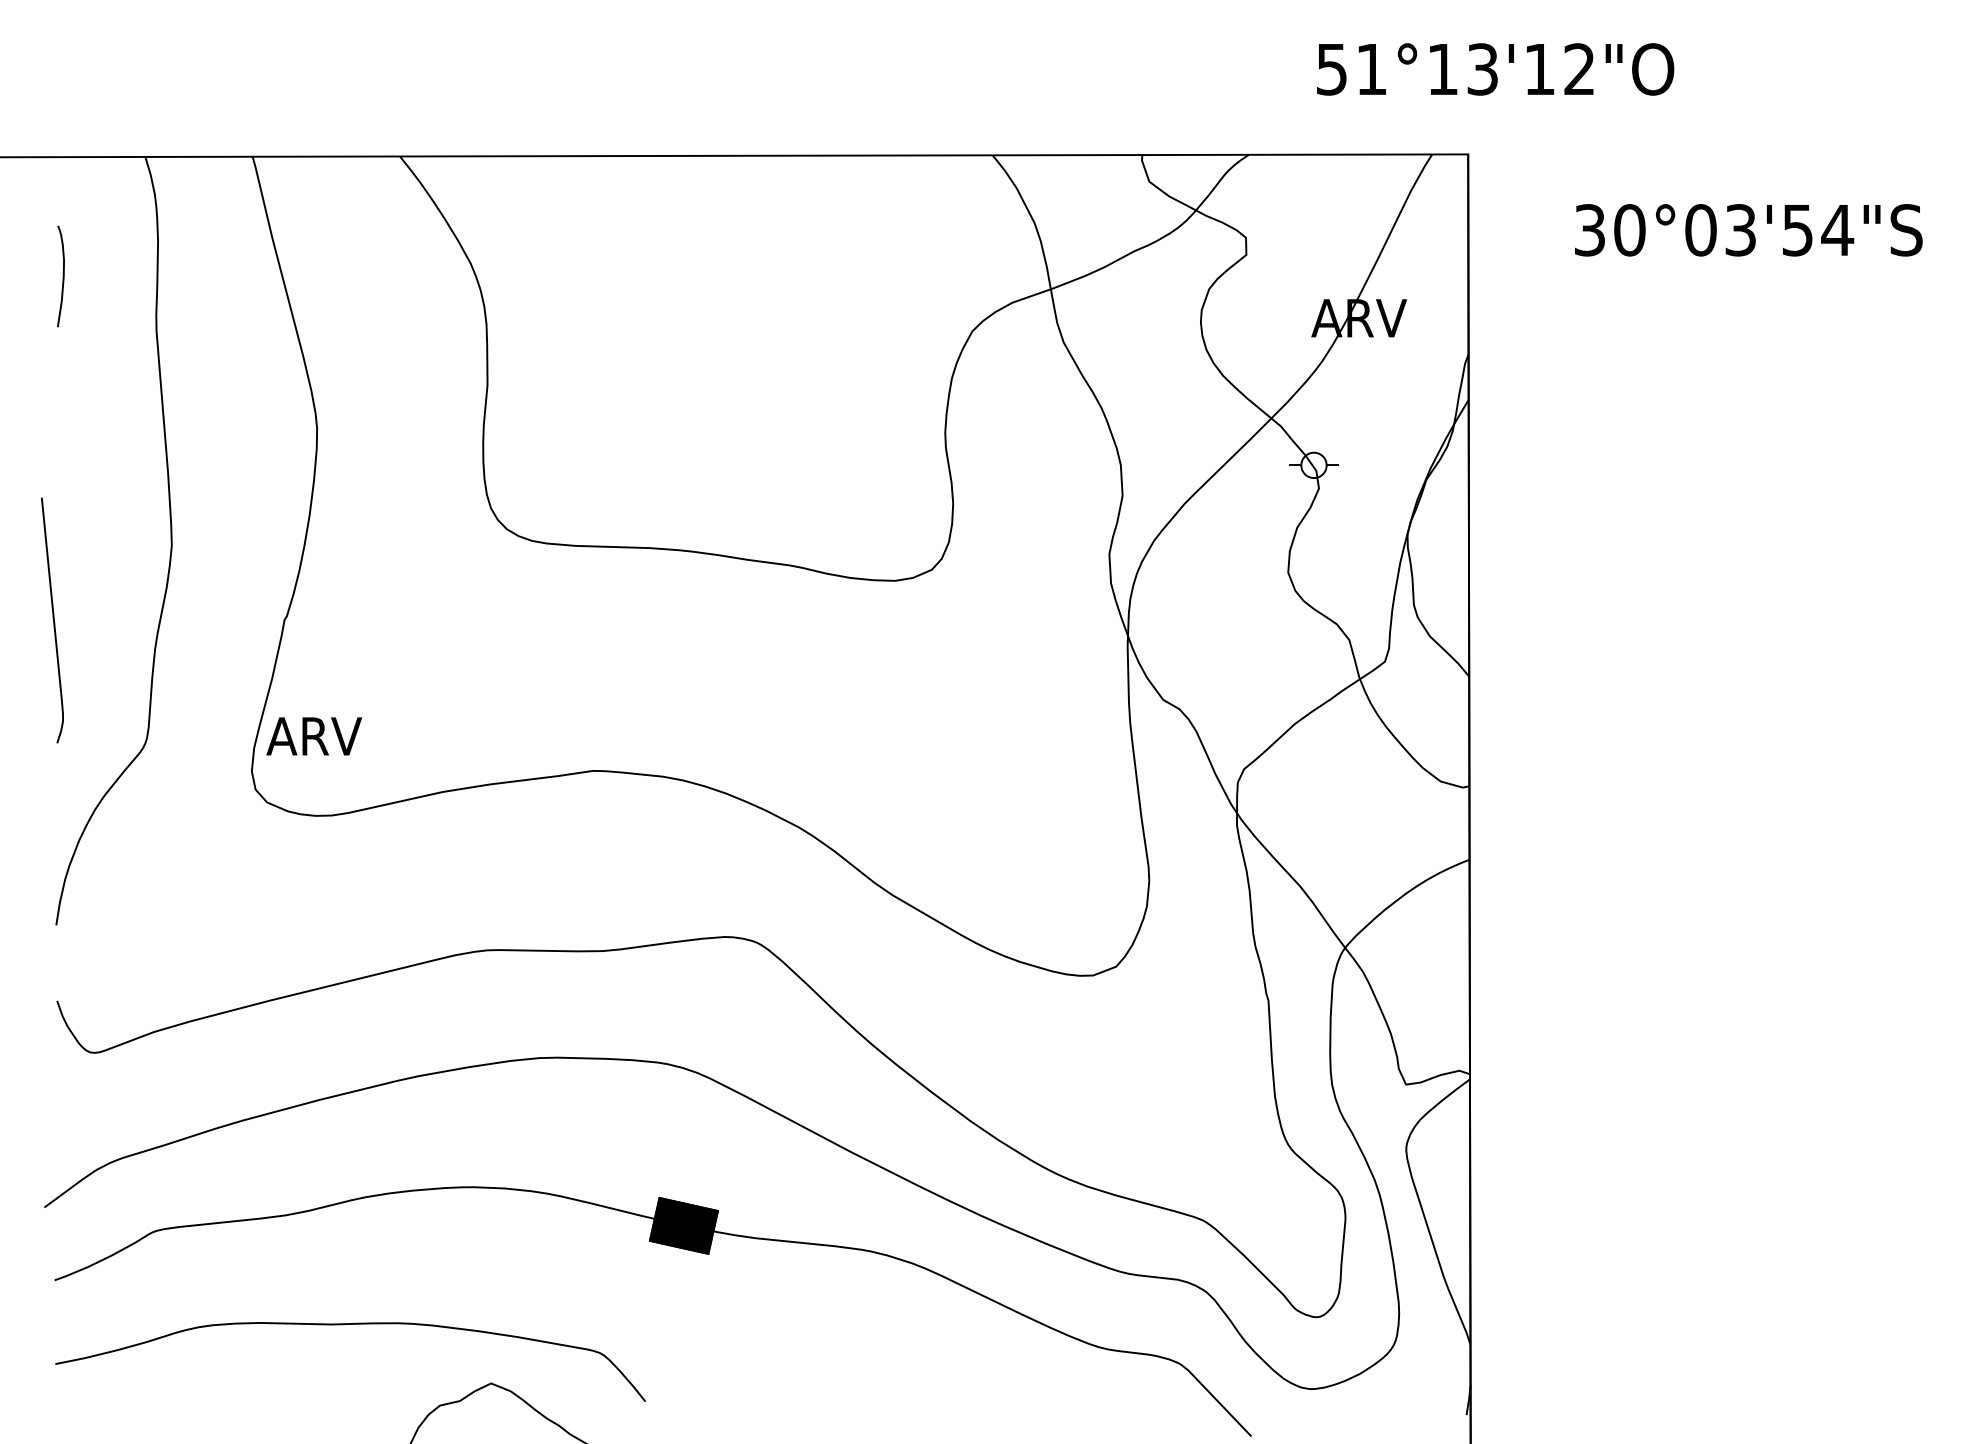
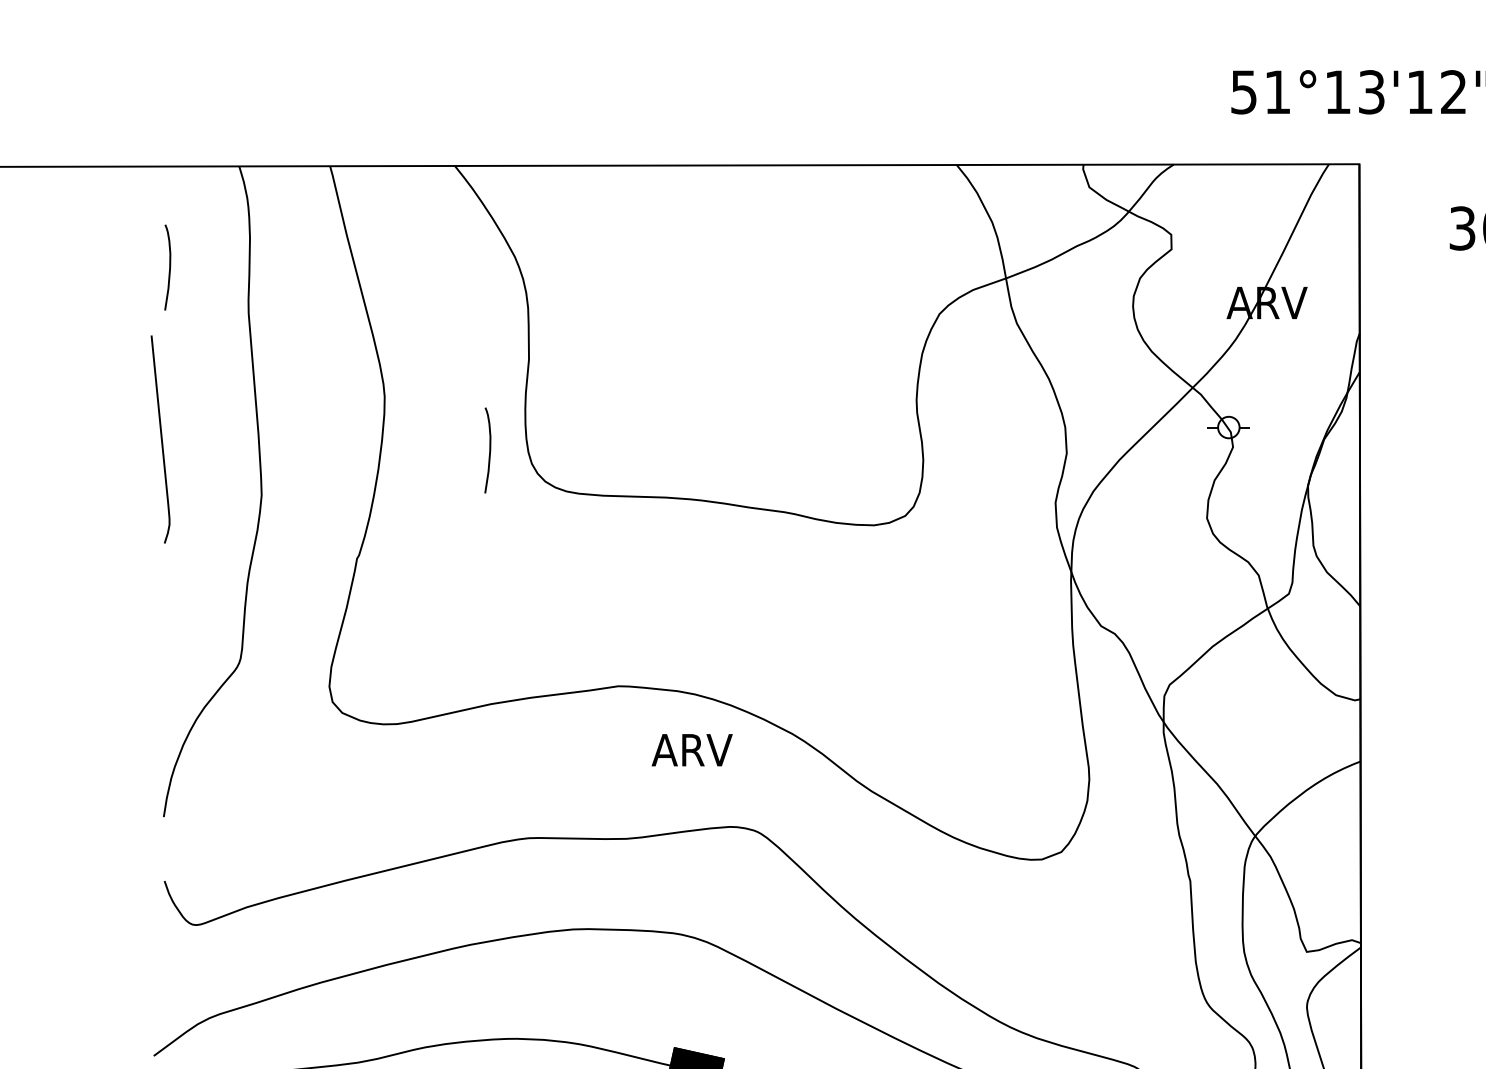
curve: (440, 492) -> (489, 450), added
curve: (53, 620) -> (161, 439), moved
text: (314, 736) -> (692, 750), moved

